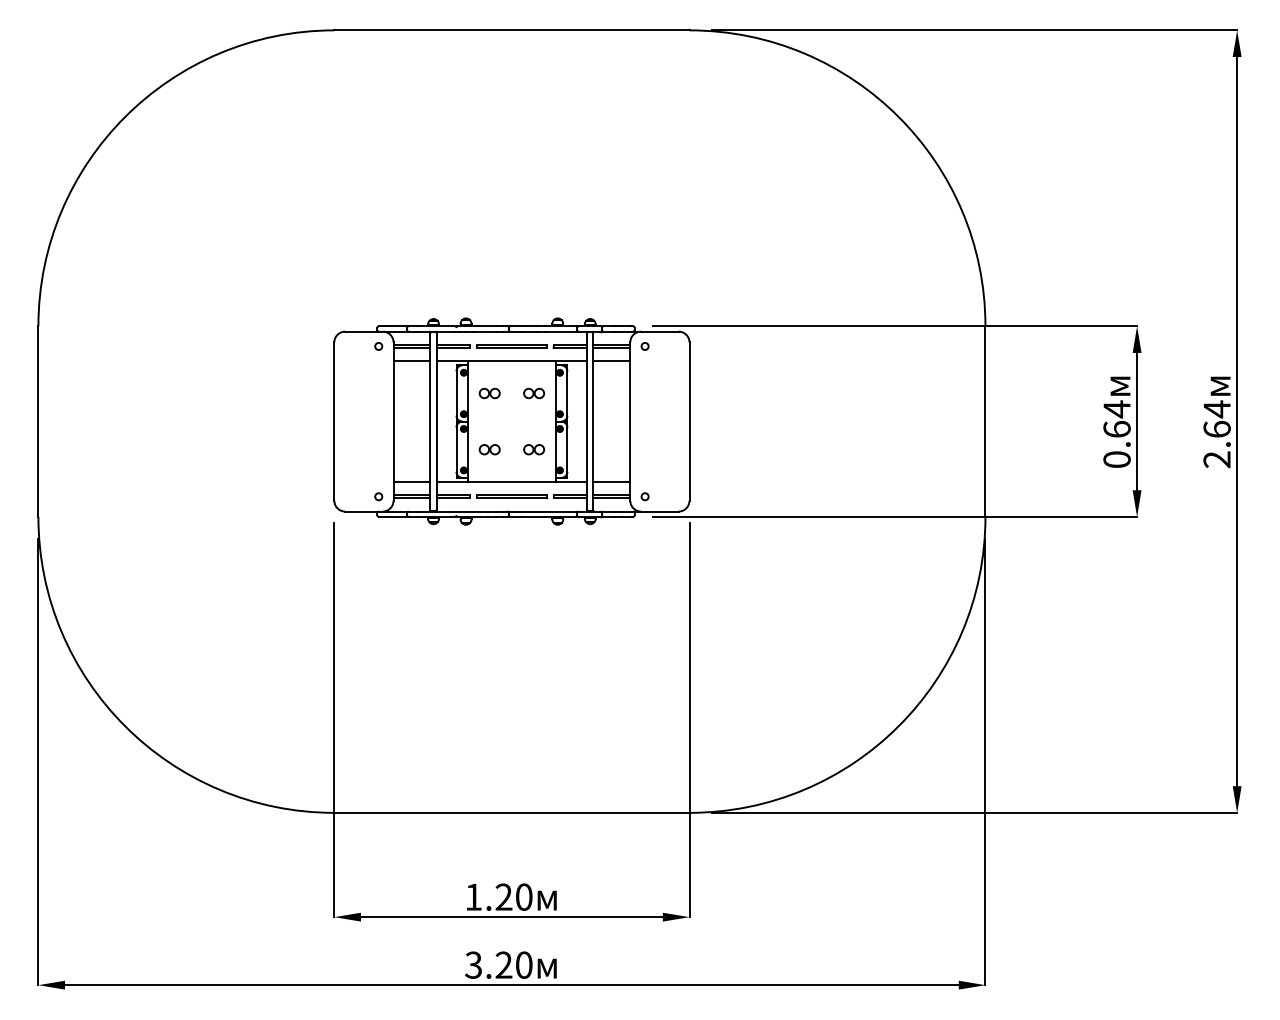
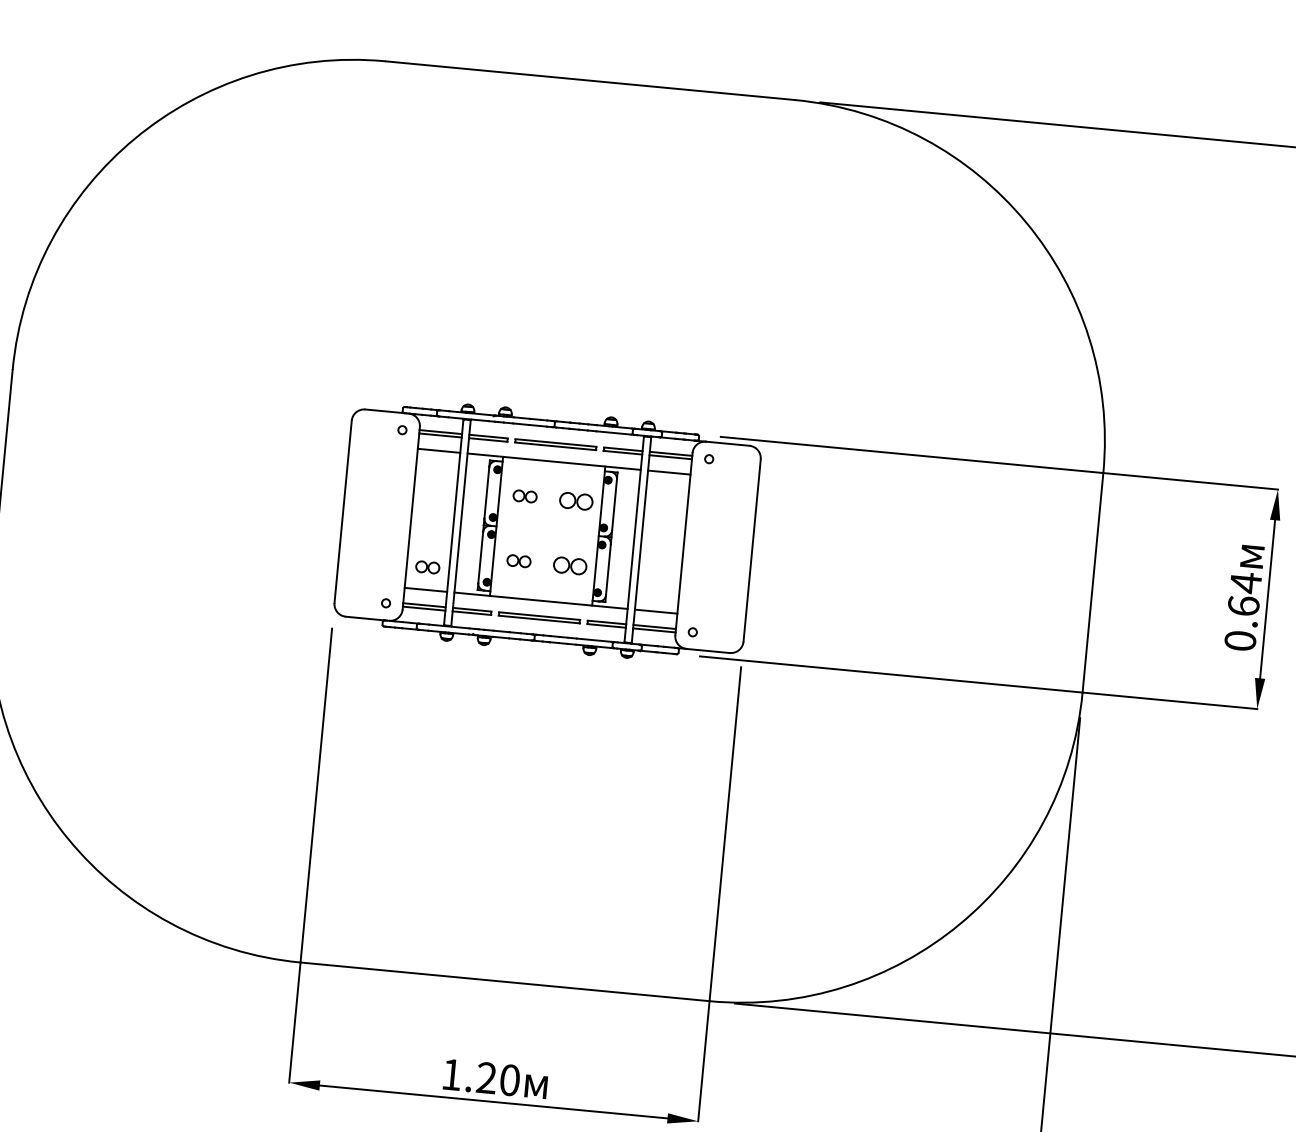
part: (533, 393) -> (575, 501), size x1.4
part: (533, 449) -> (569, 565), size x1.4
part: (411, 462) -> (427, 567), added

